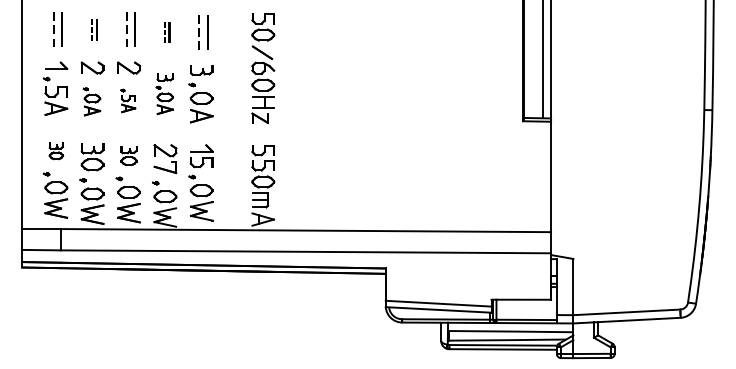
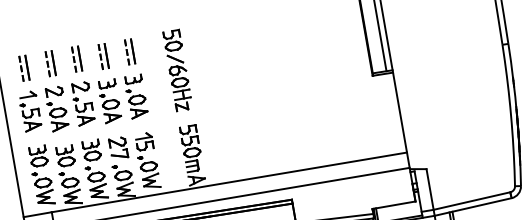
part: (94, 29) -> (50, 63), size x1.67
part: (166, 32) -> (103, 56), size x1.67
part: (164, 94) -> (109, 101), size x1.43
part: (127, 100) -> (83, 110), size x1.67
part: (91, 101) -> (57, 116), size x1.43
part: (56, 151) -> (38, 156), size x1.67
part: (128, 155) -> (91, 150), size x1.43

